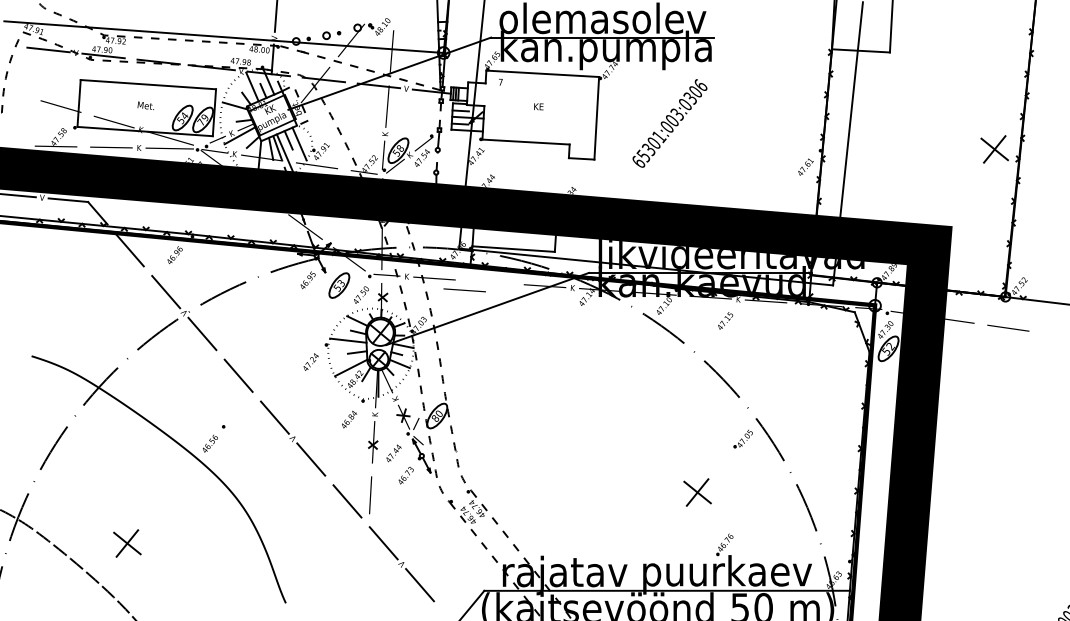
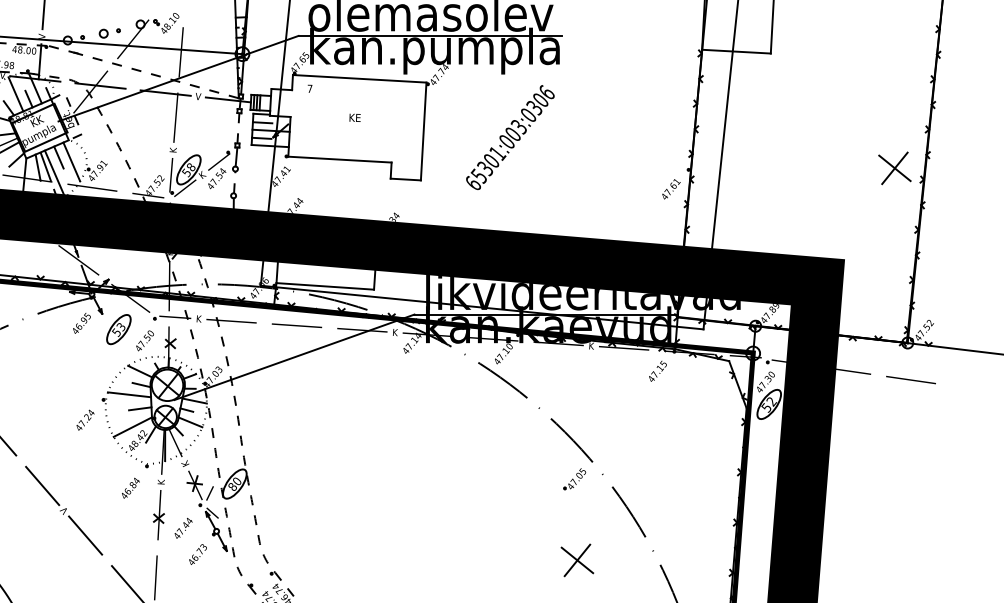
line: (464, 290) -> (296, 325), moved
text: (725, 320) -> (657, 370), moved
part: (742, 438) -> (573, 478), moved
part: (697, 492) -> (577, 560), moved

